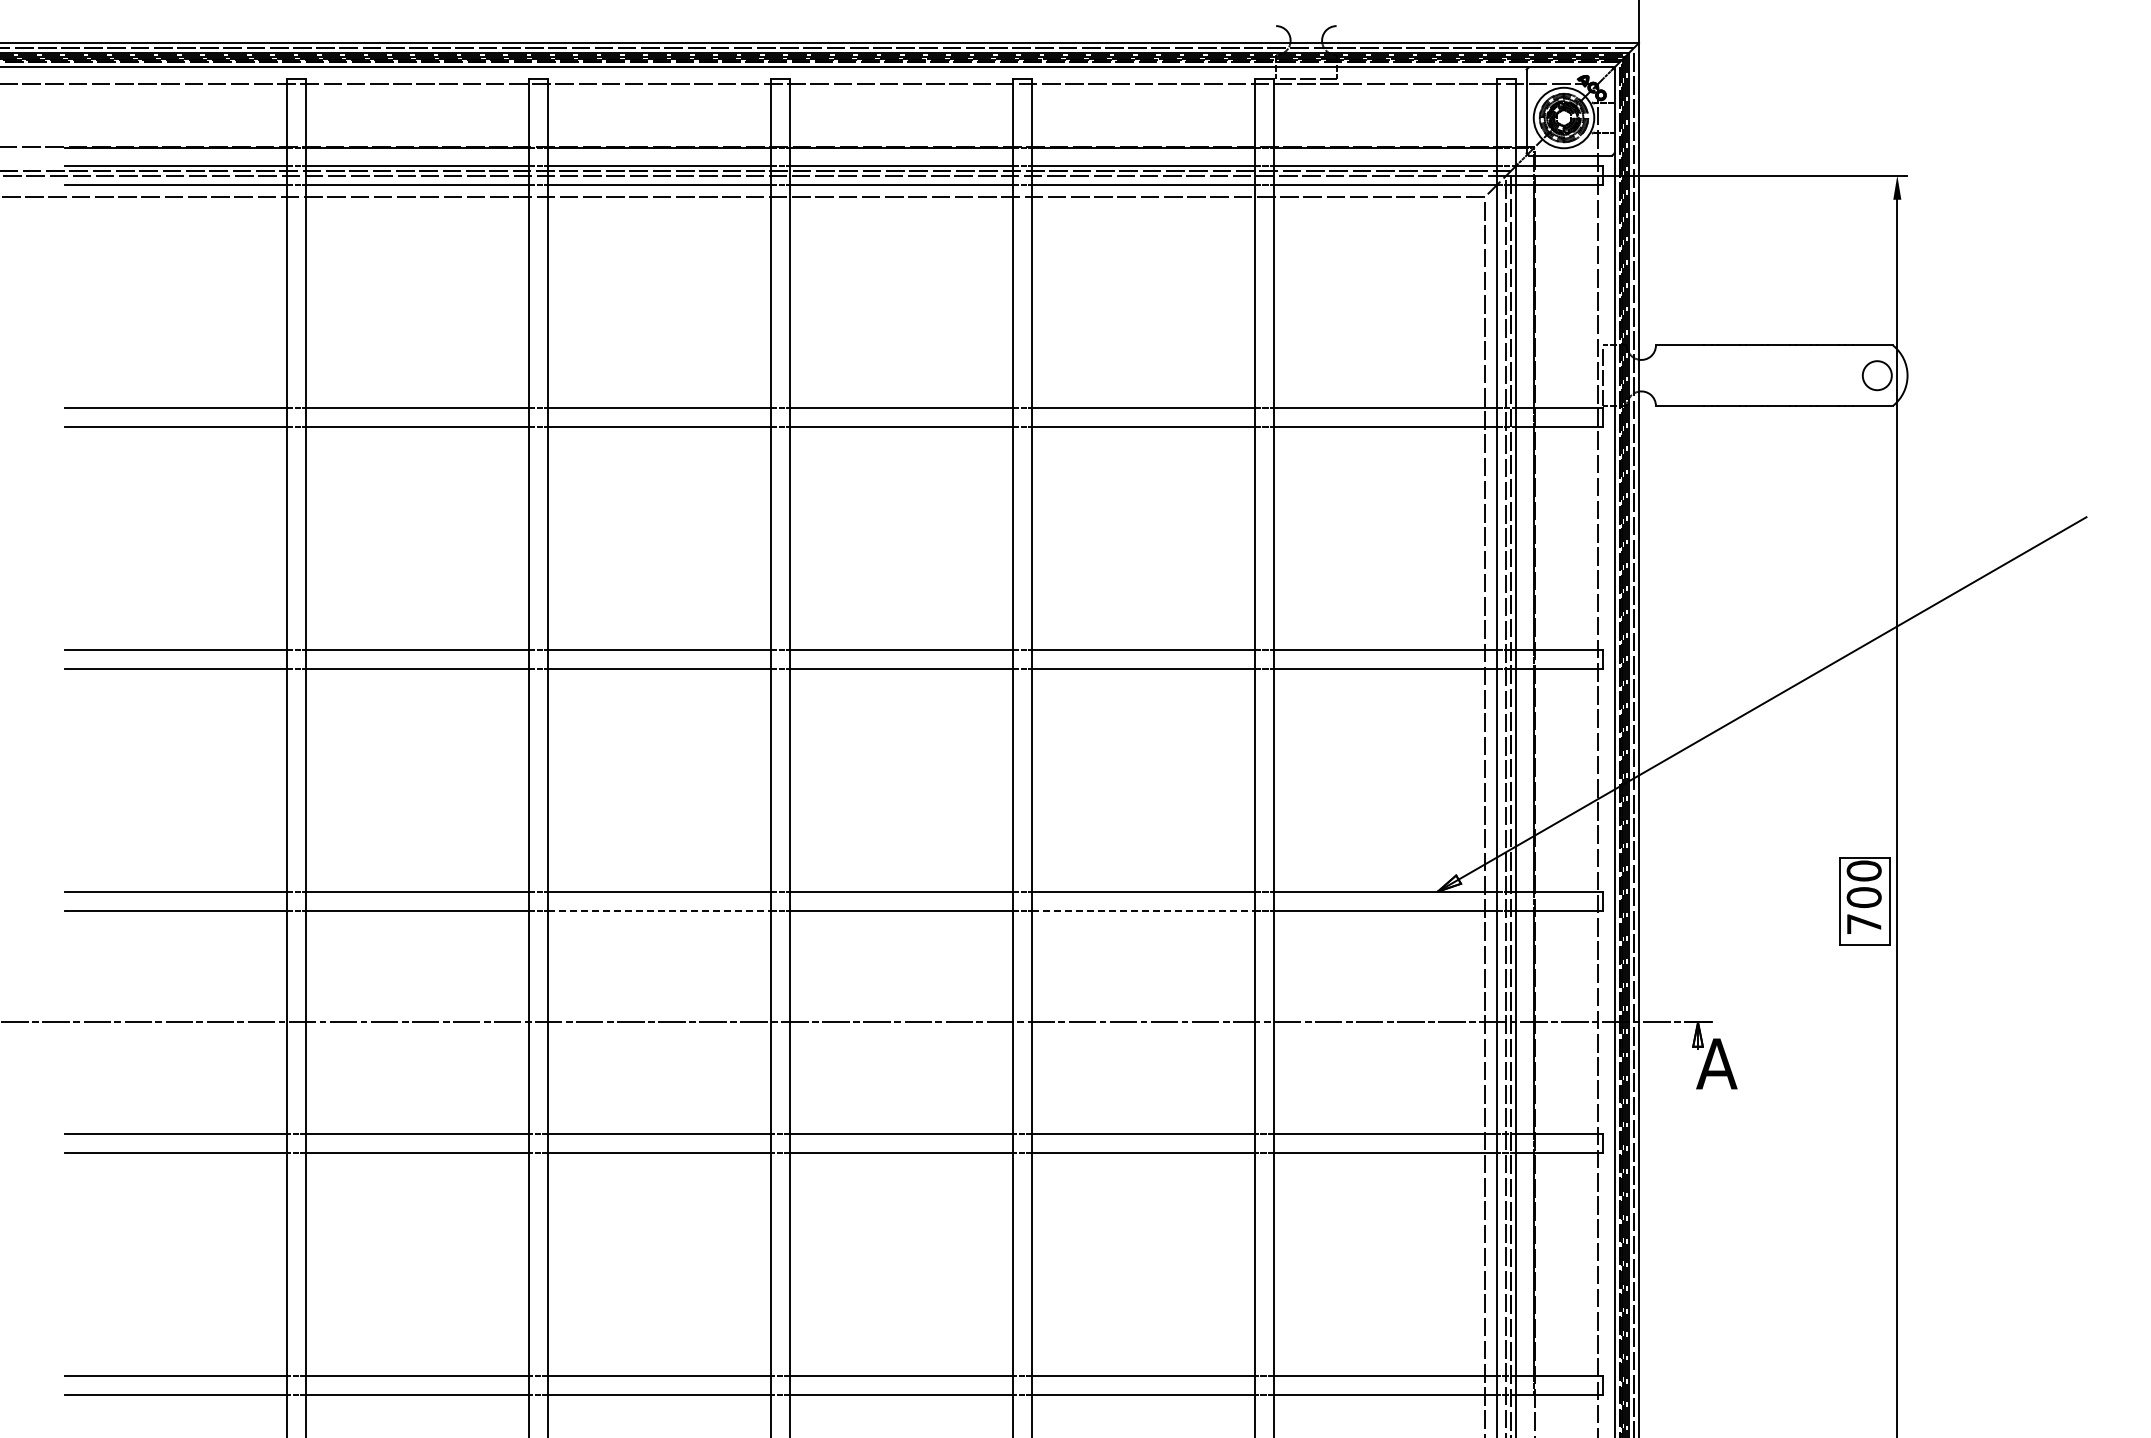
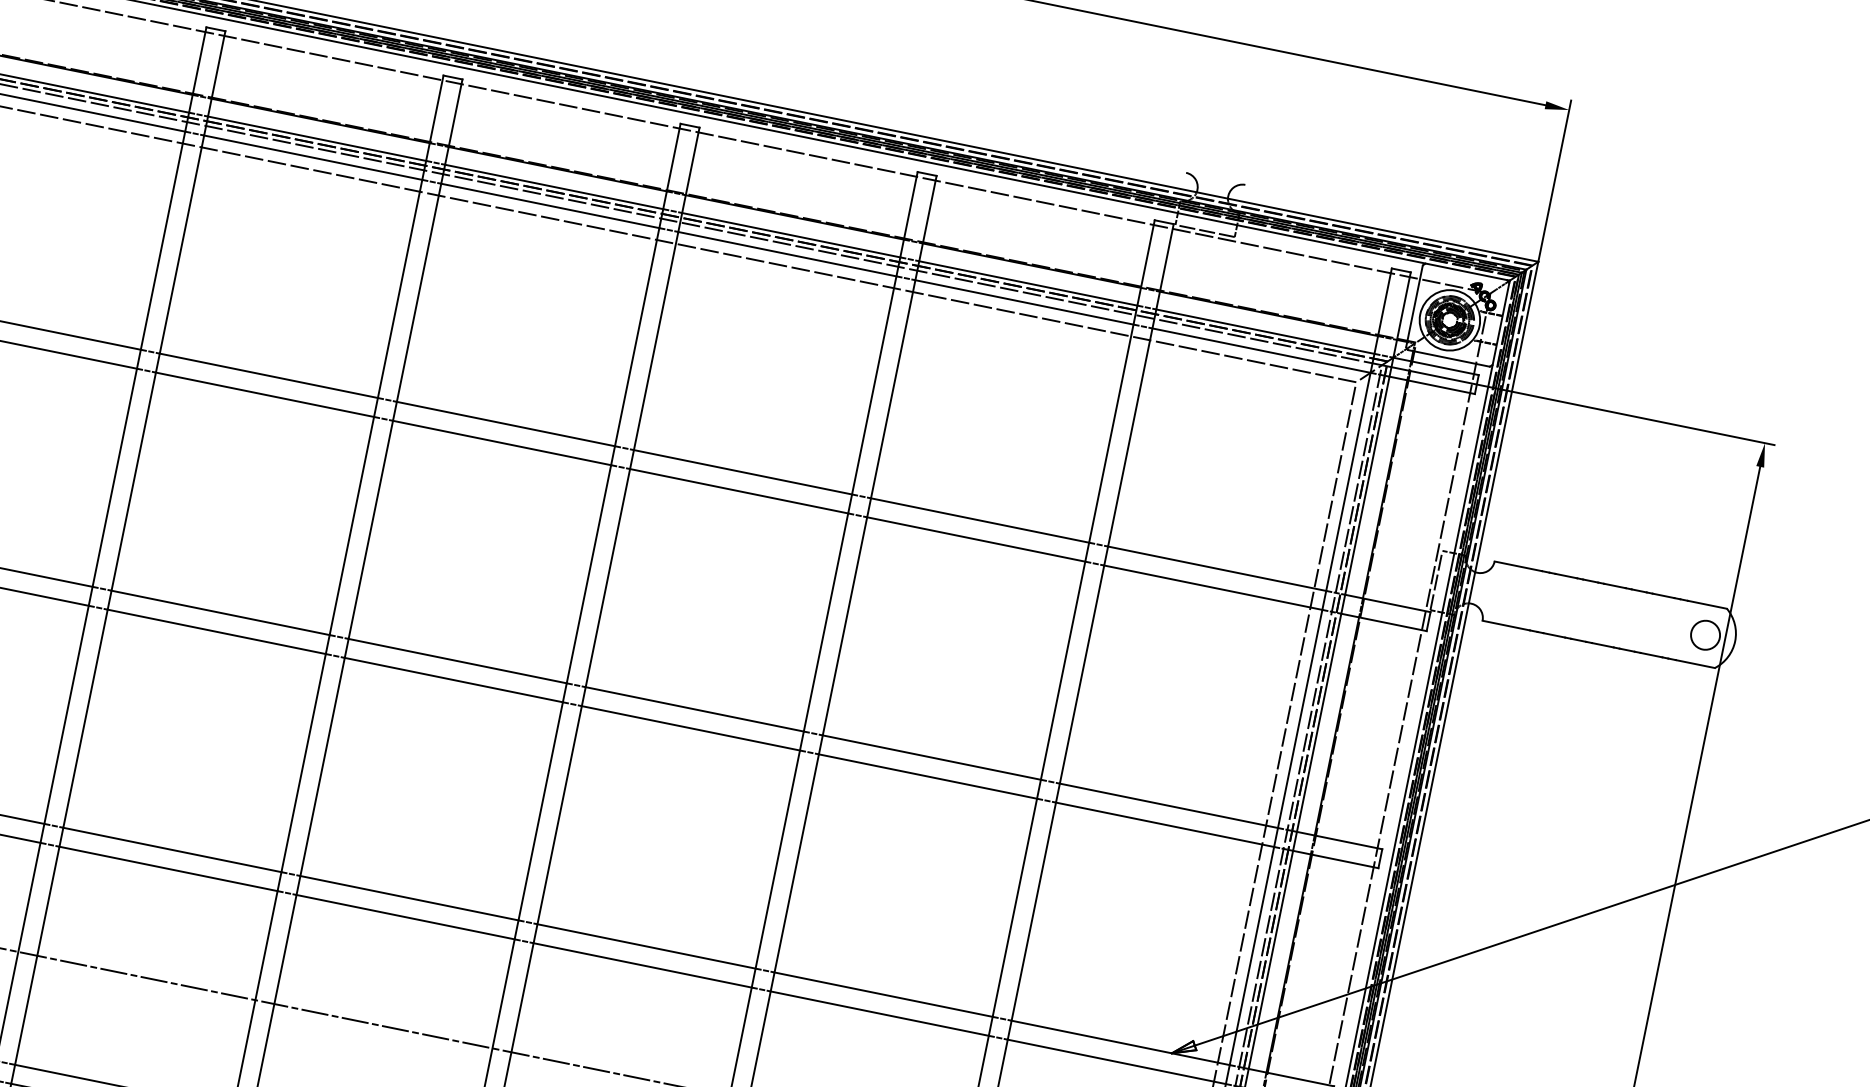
line: (660, 911) -> (406, 917), dashed -> solid
line: (1144, 911) -> (880, 1014), dashed -> solid

